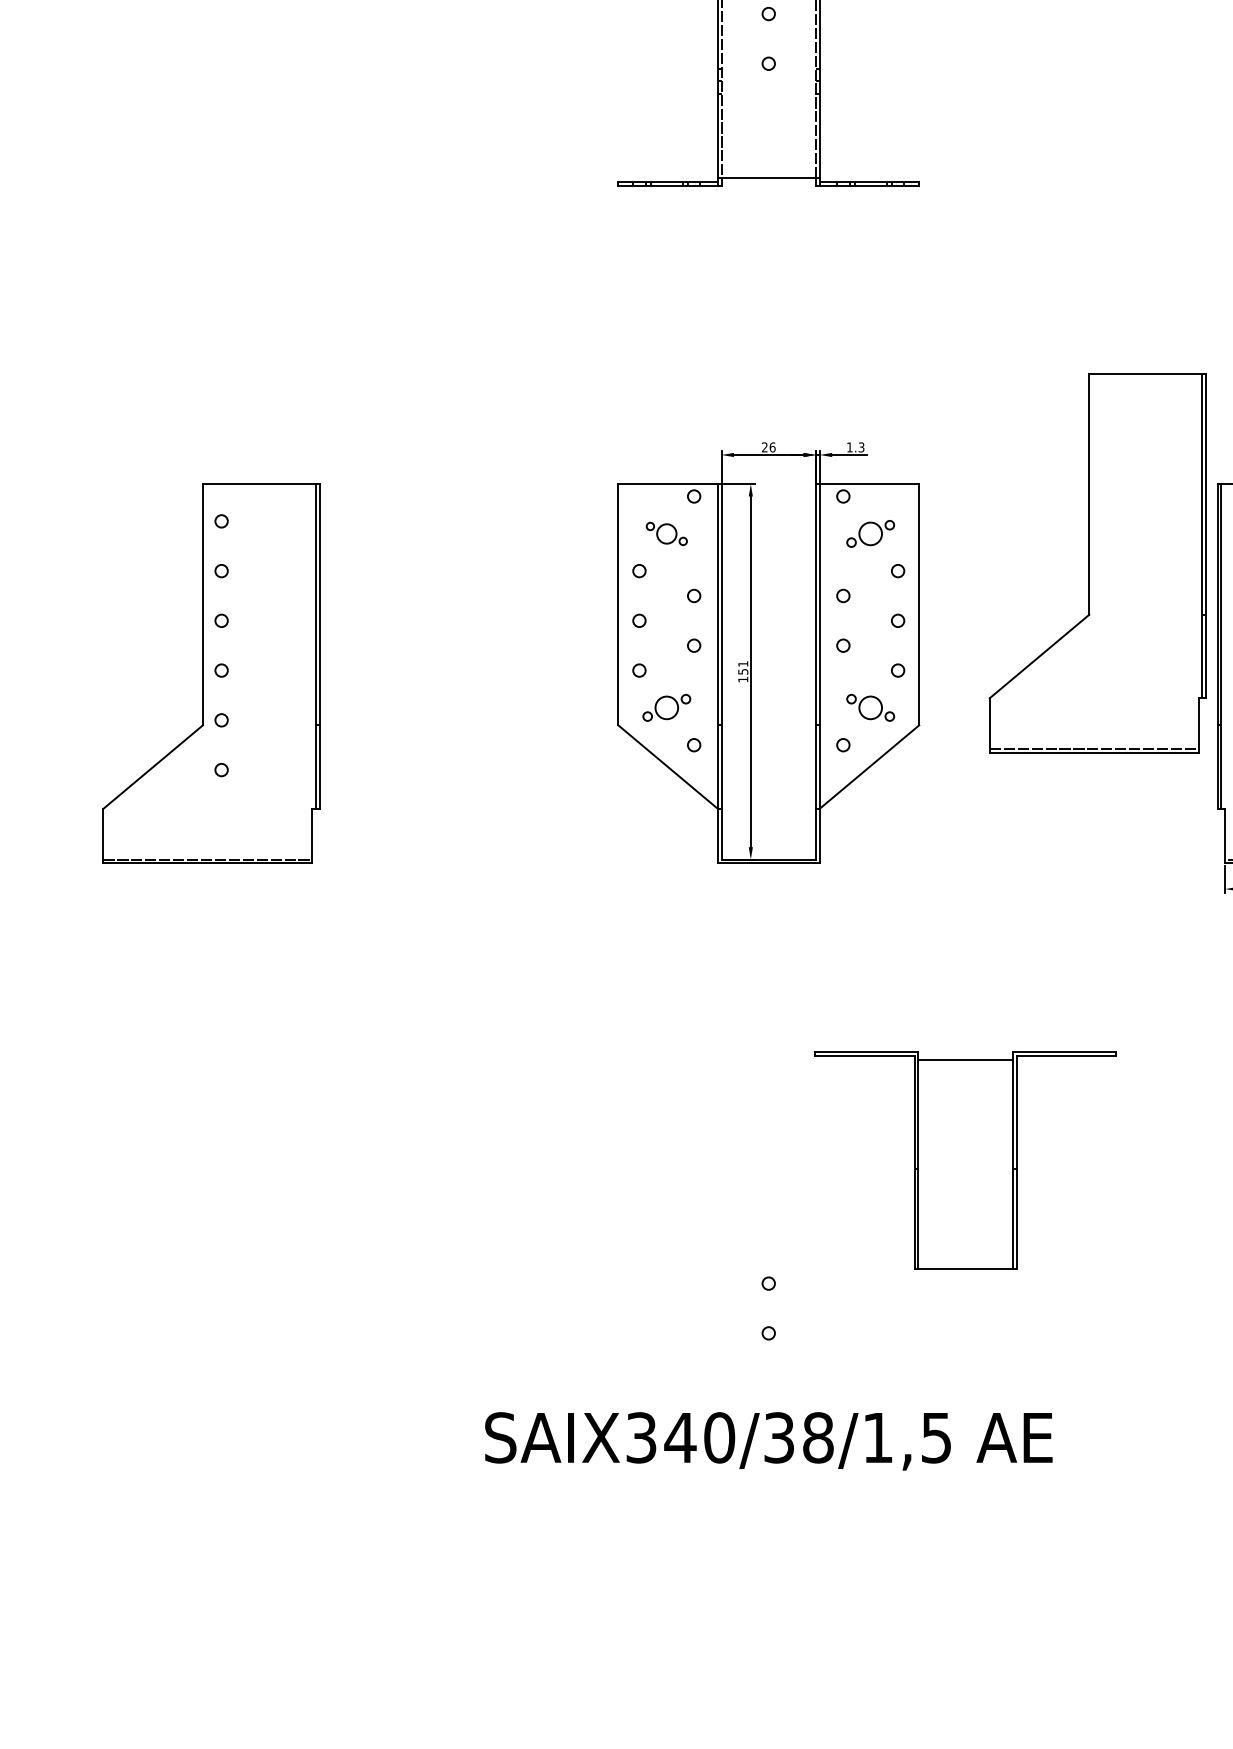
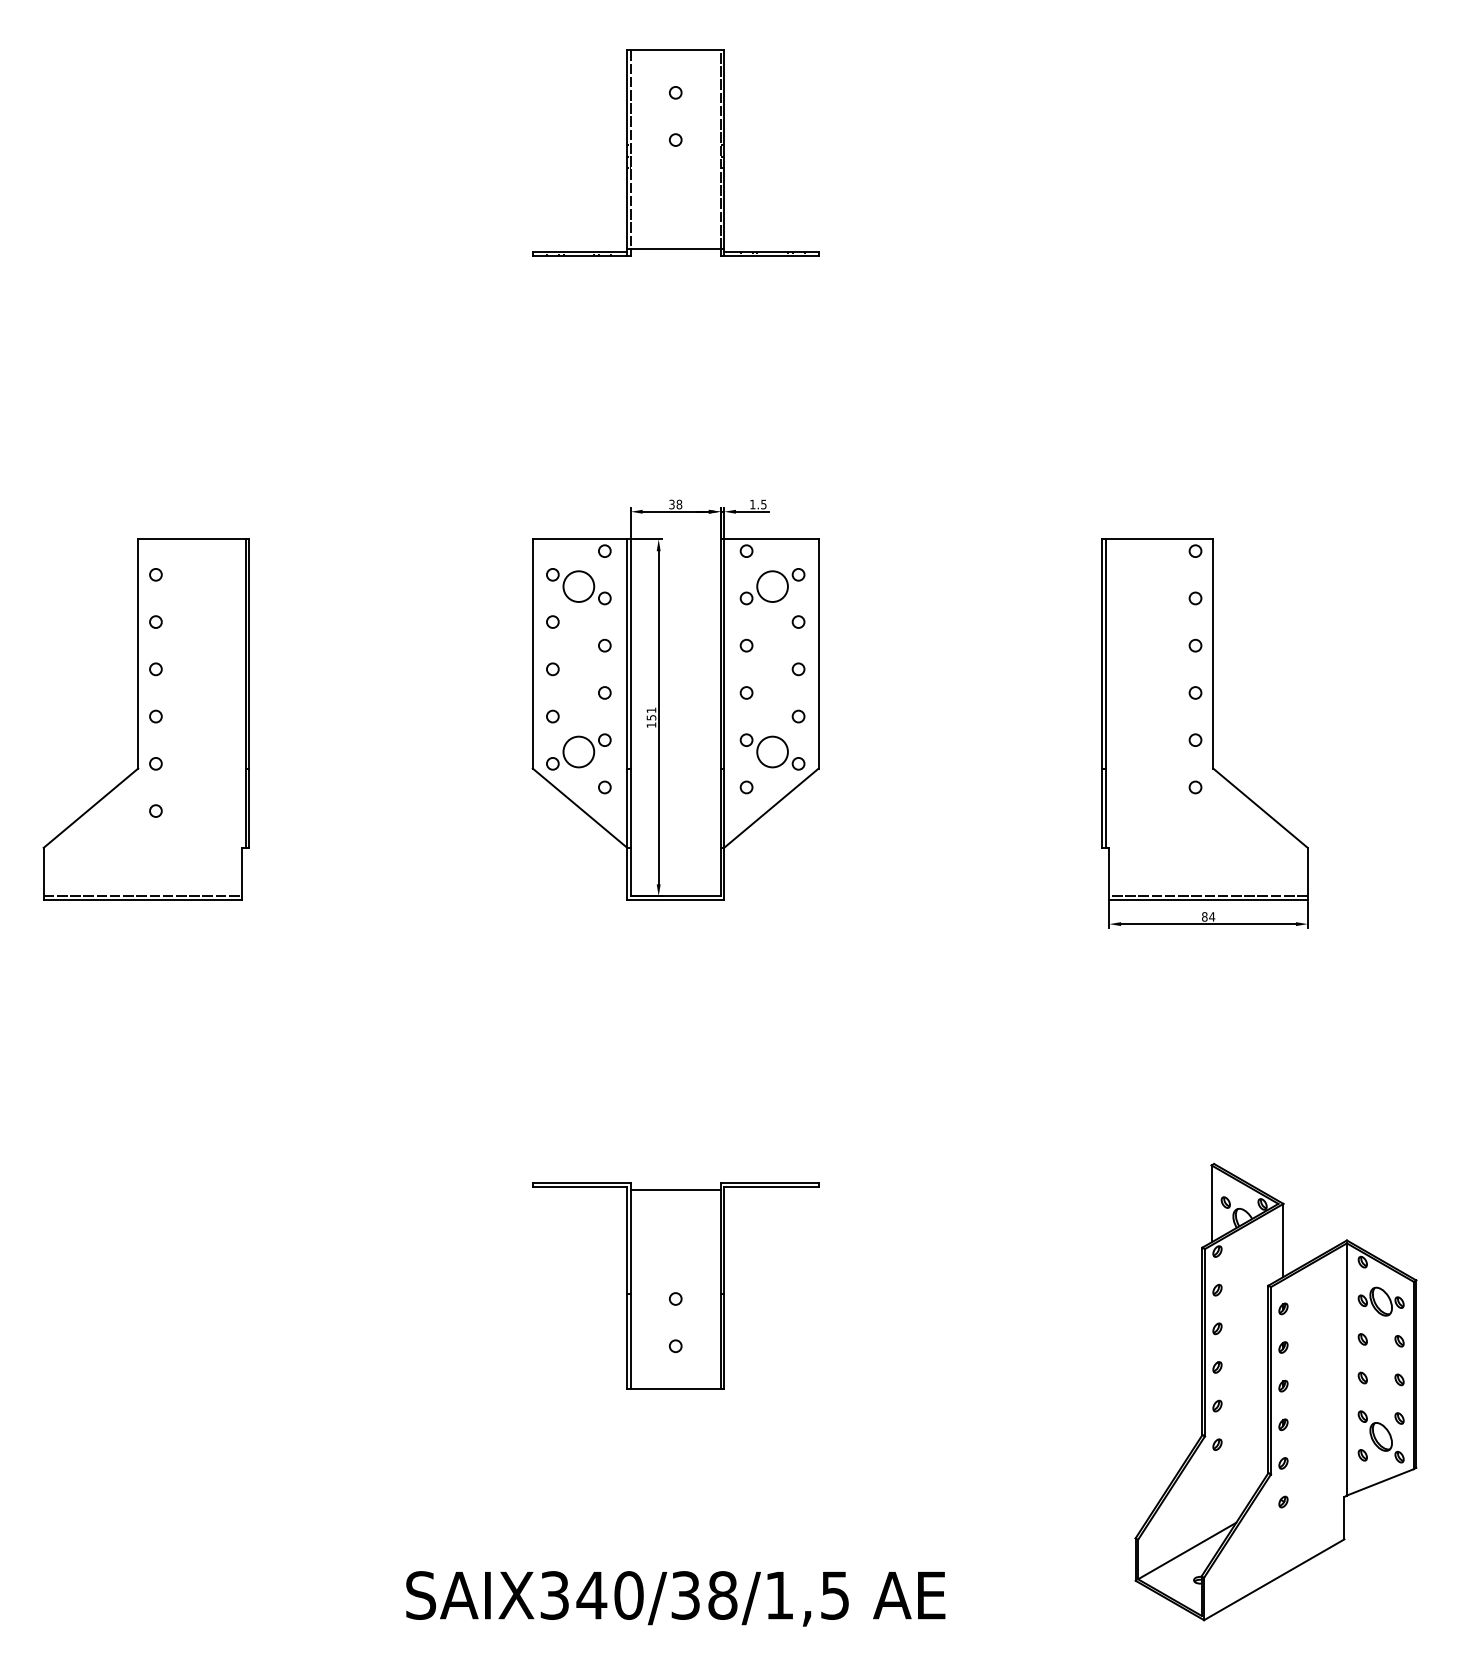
text: (861, 446) -> (763, 503), 1.3 -> 1.5
text: (768, 447) -> (675, 504), 26 -> 38
part: (666, 533) -> (578, 586), size x1.67
part: (870, 533) -> (772, 586), size x1.43
part: (1096, 563) -> (987, 614), removed
part: (666, 707) -> (578, 751), size x1.43
part: (870, 707) -> (772, 751), size x1.43
part: (965, 1159) -> (675, 1285), moved
text: (768, 1441) -> (675, 1598), moved

